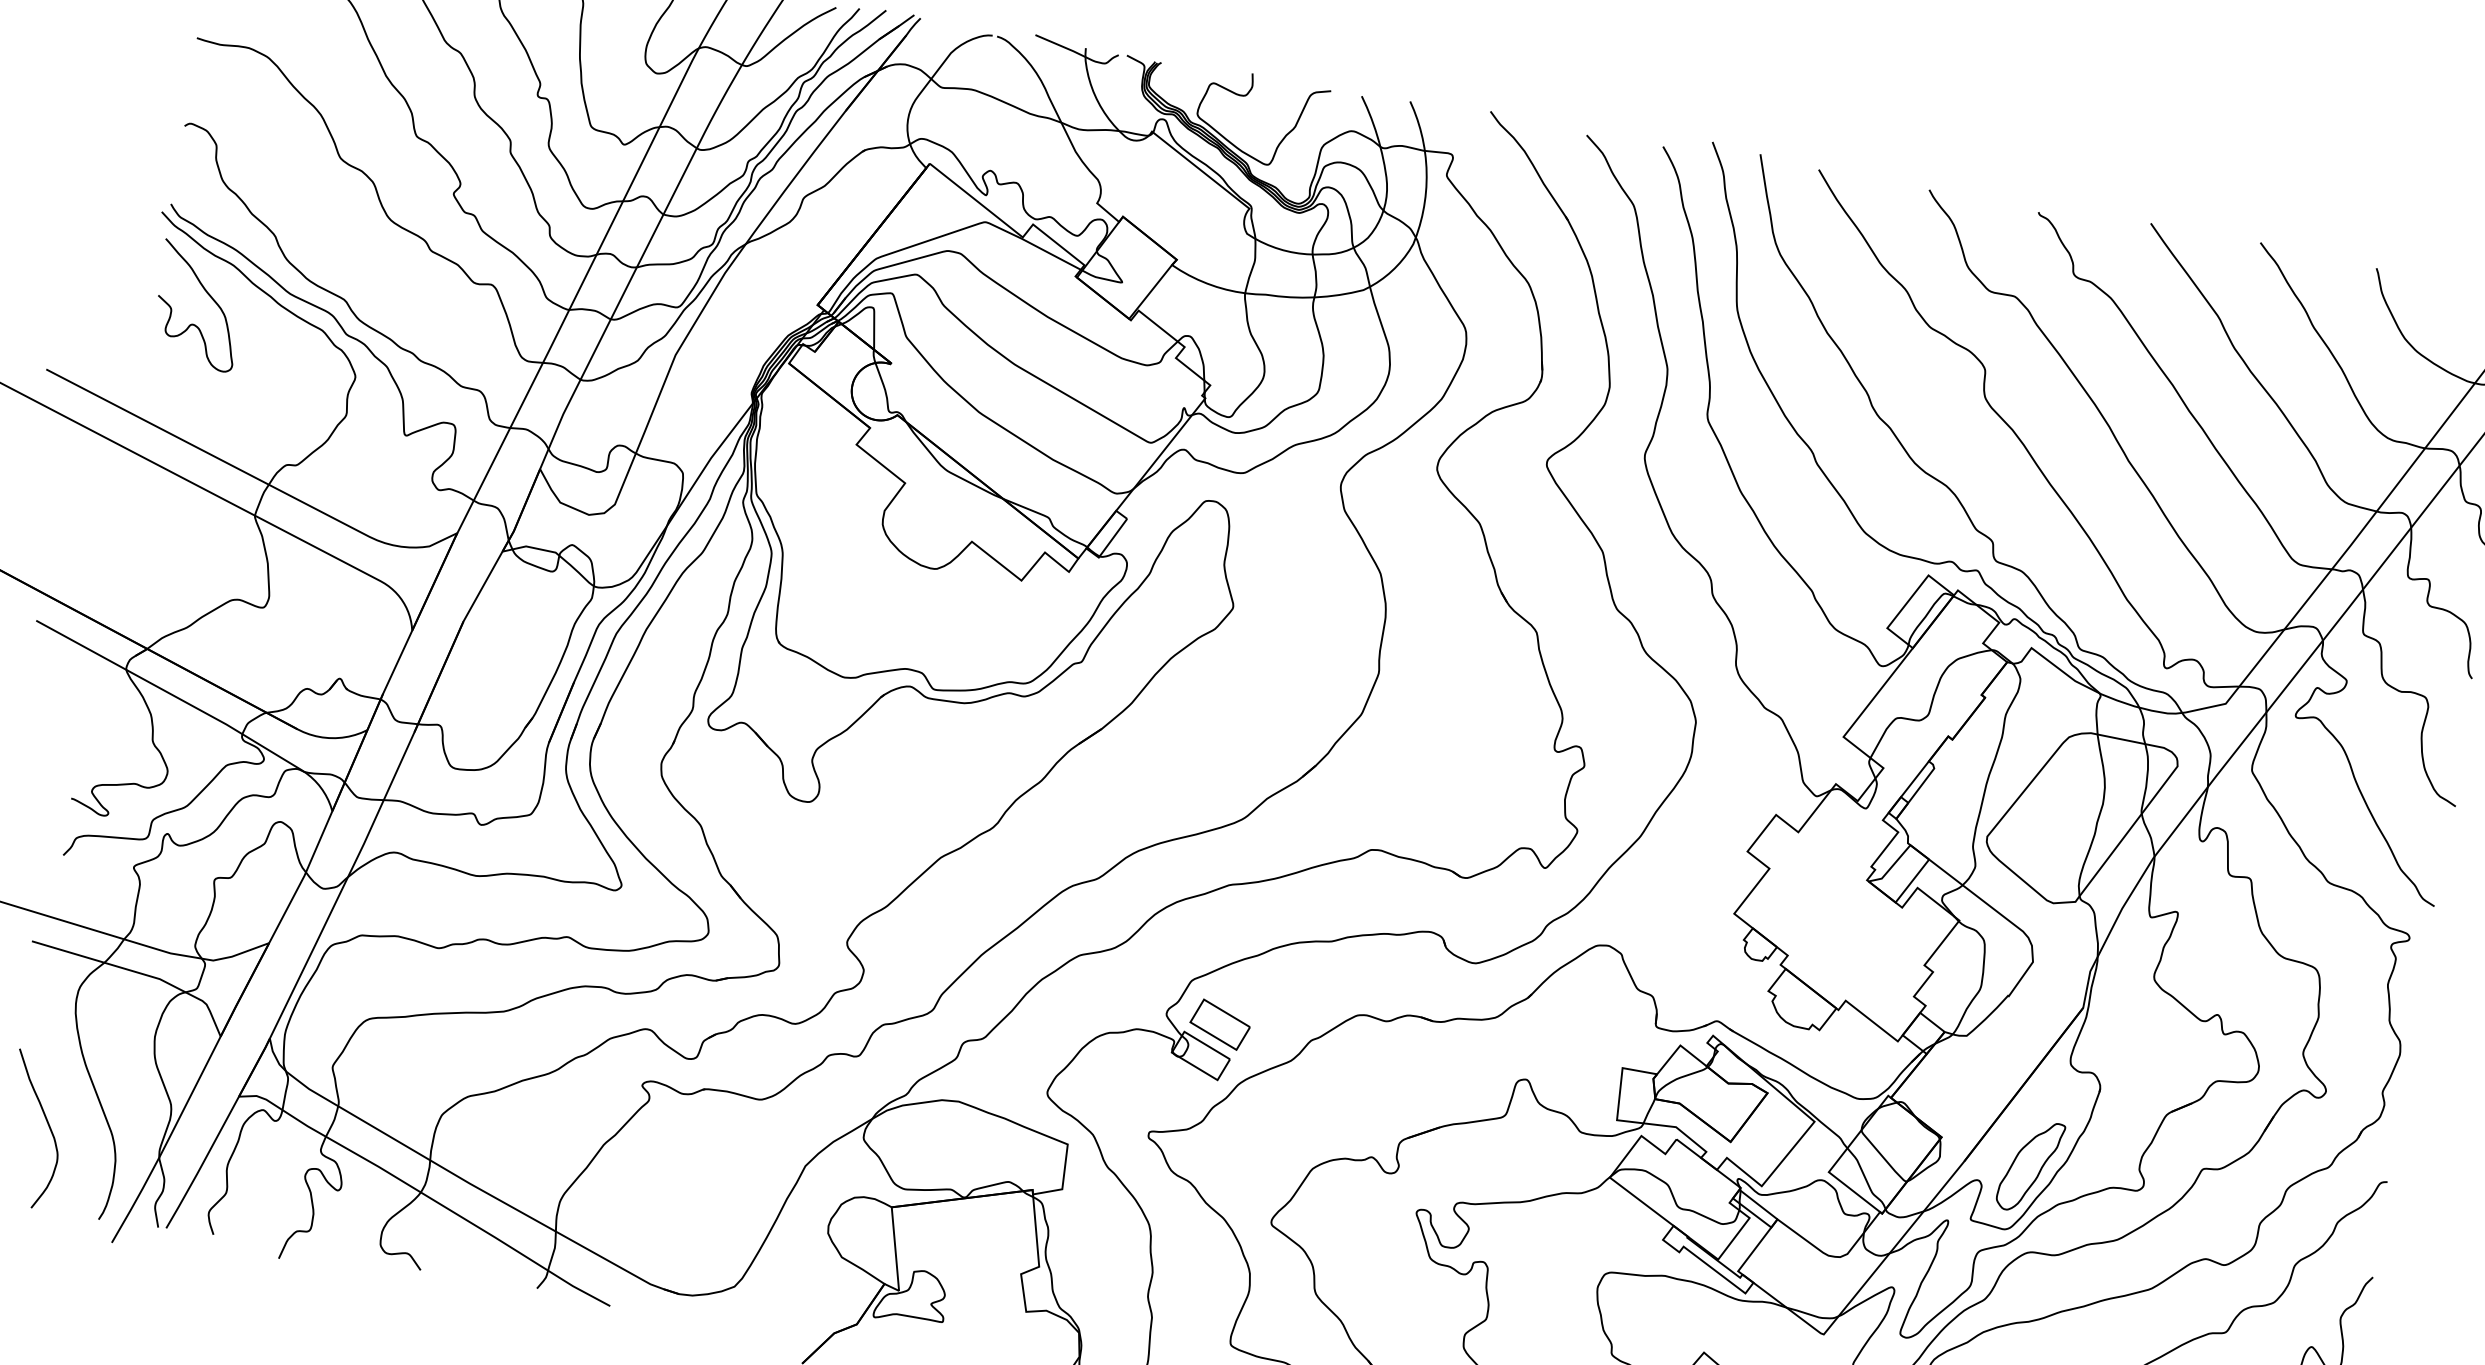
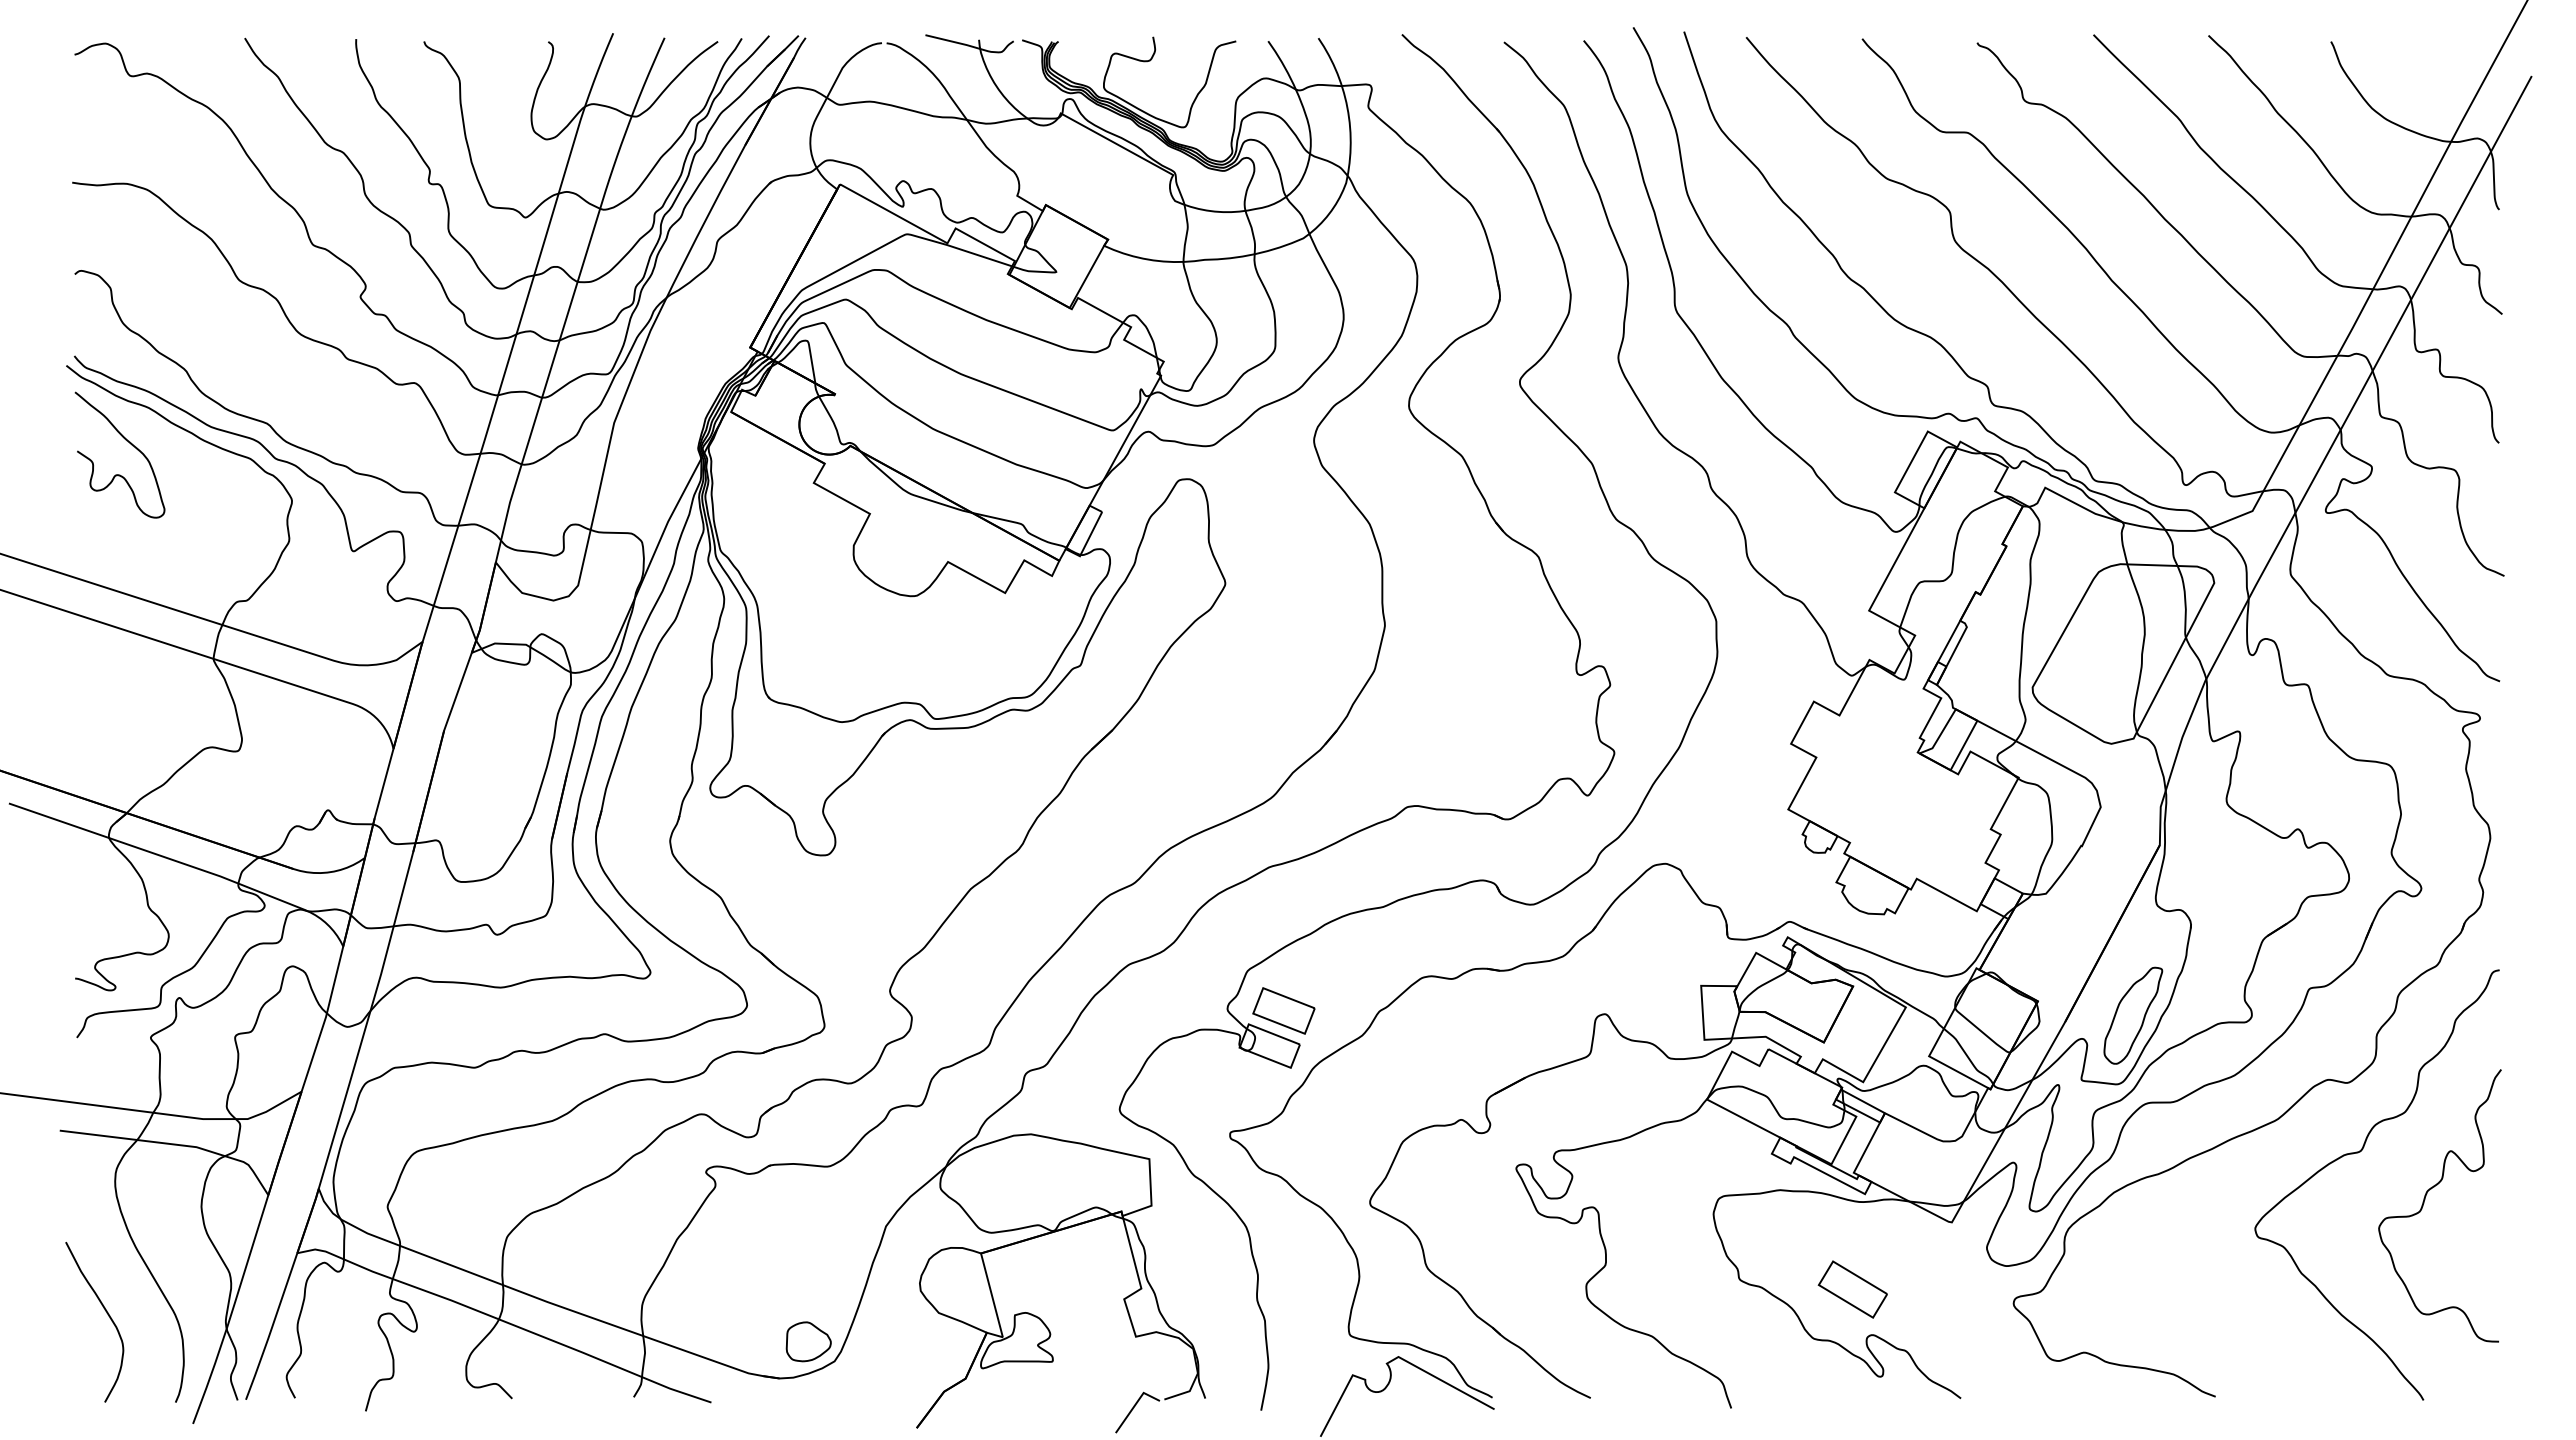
part: (712, 1263) -> (808, 1341), added

